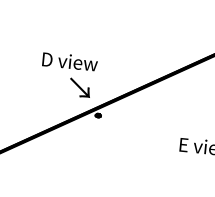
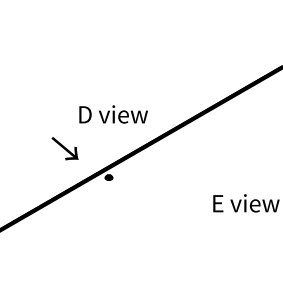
text: (70, 61) -> (113, 114), moved
text: (79, 87) -> (64, 148), moved

